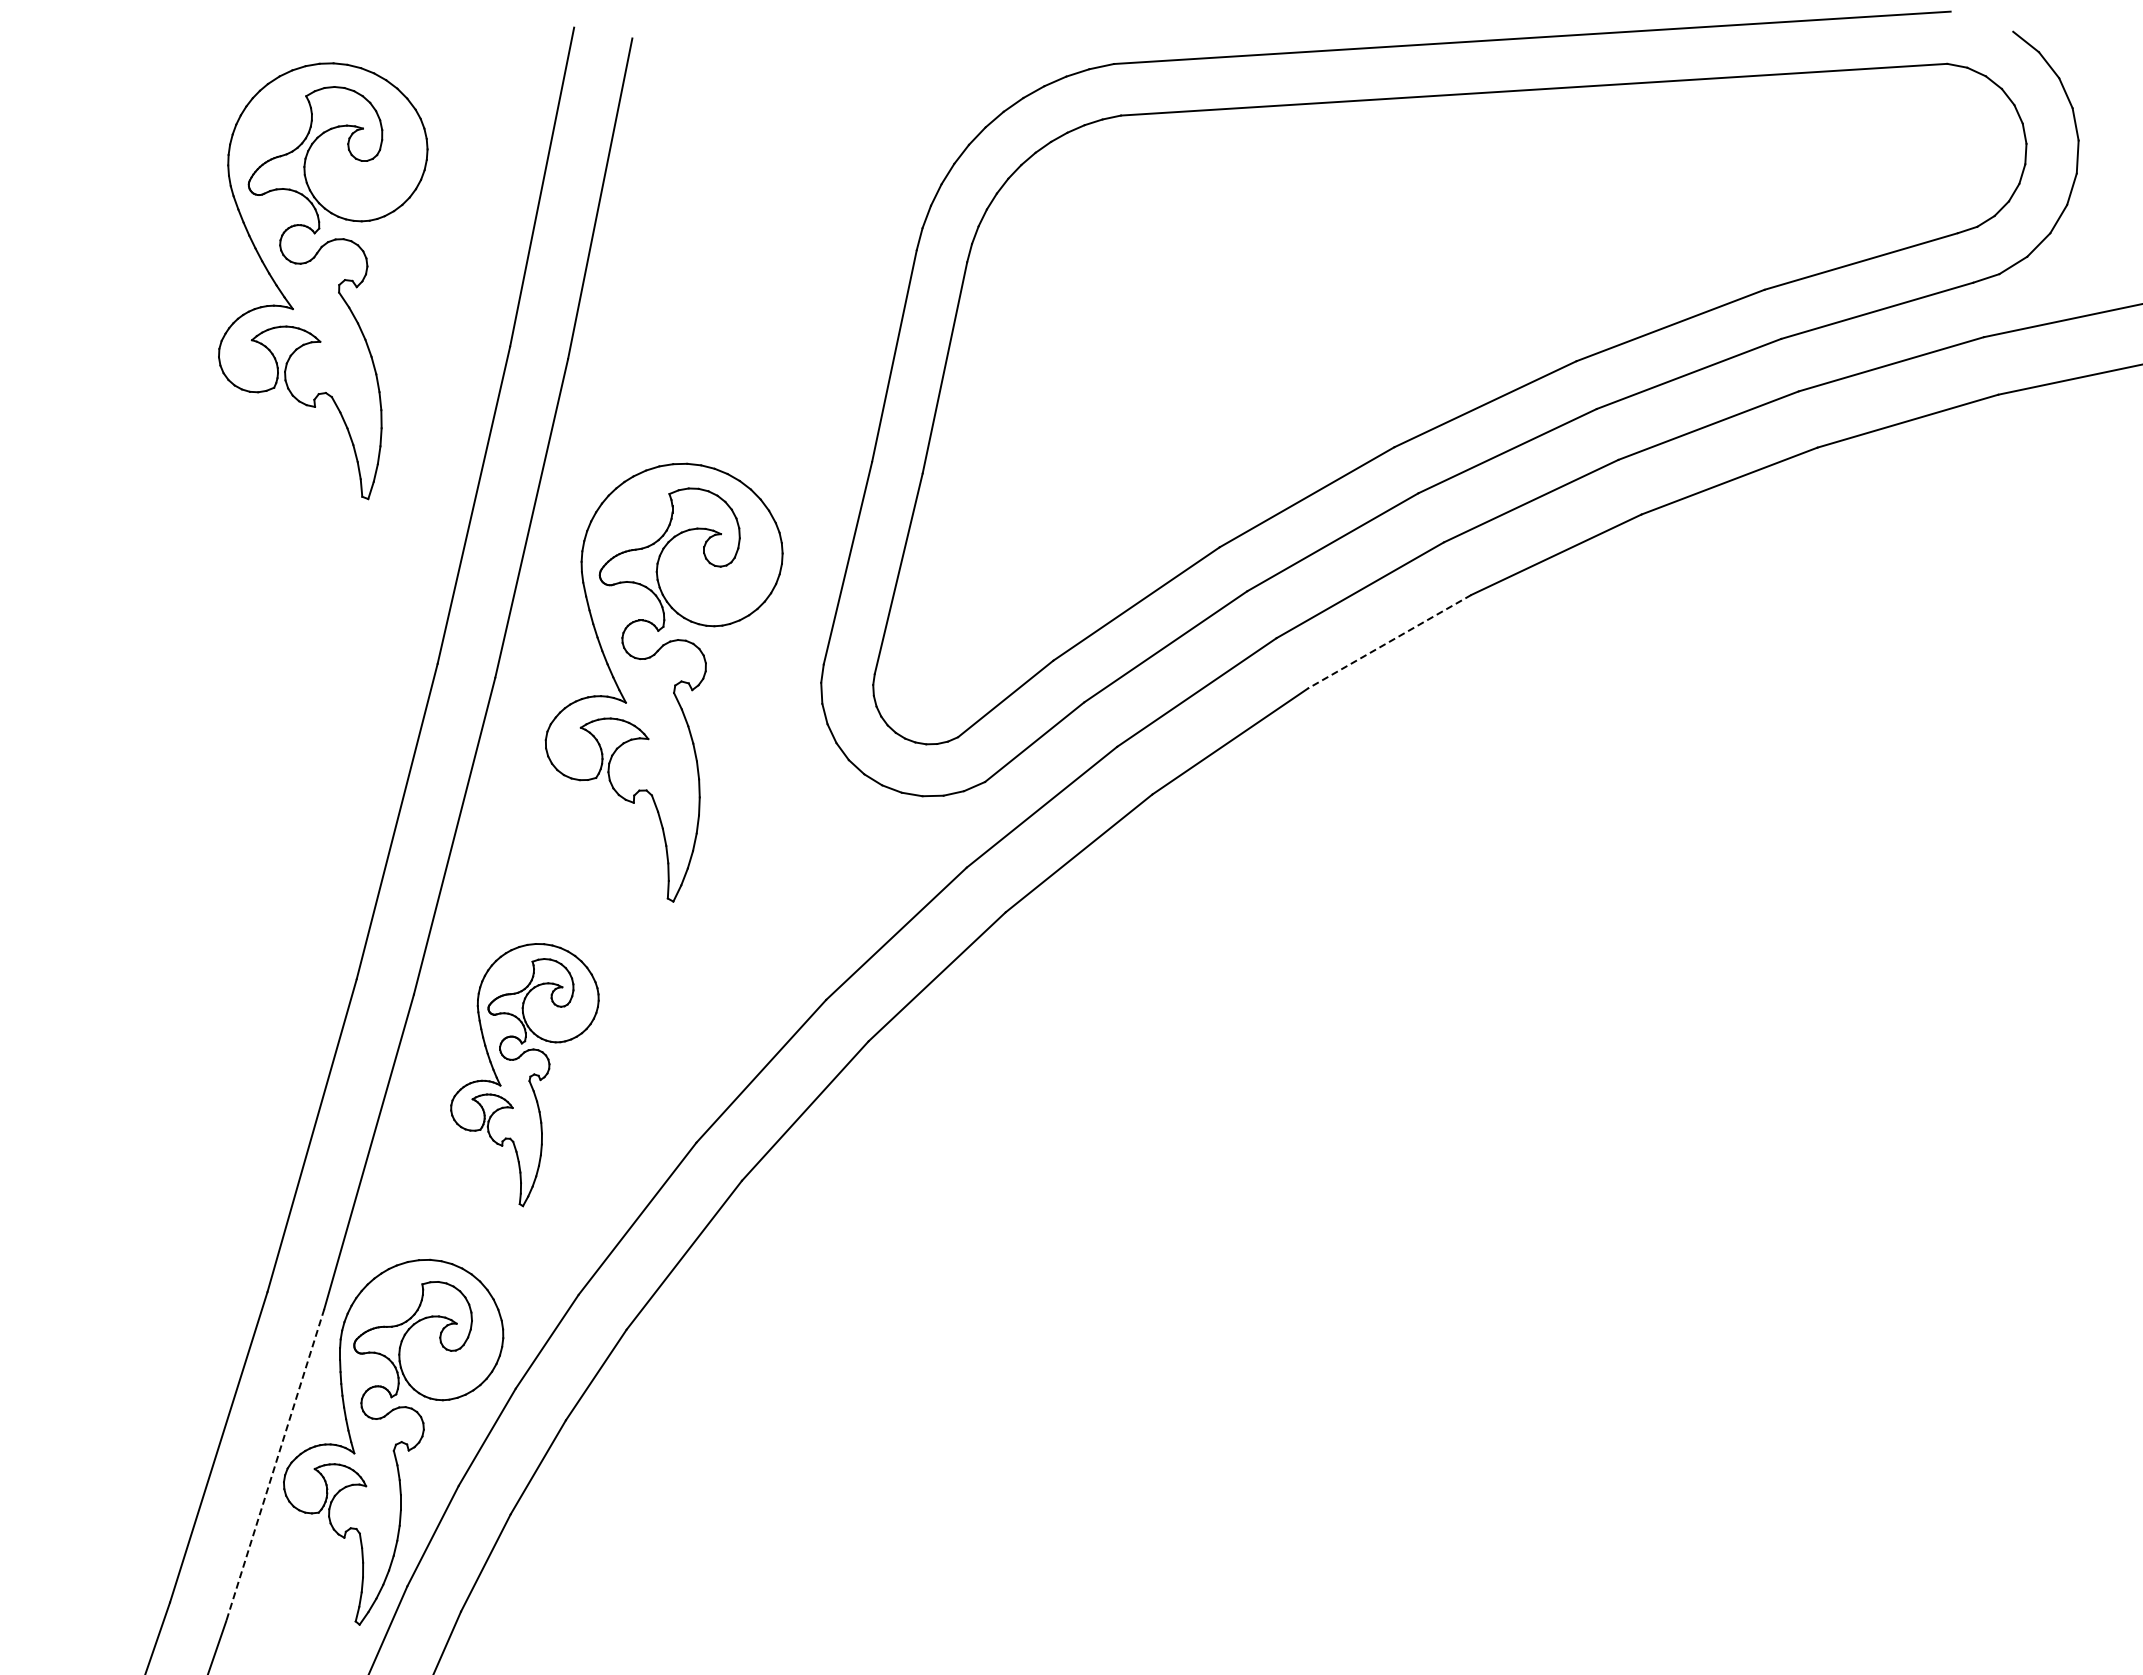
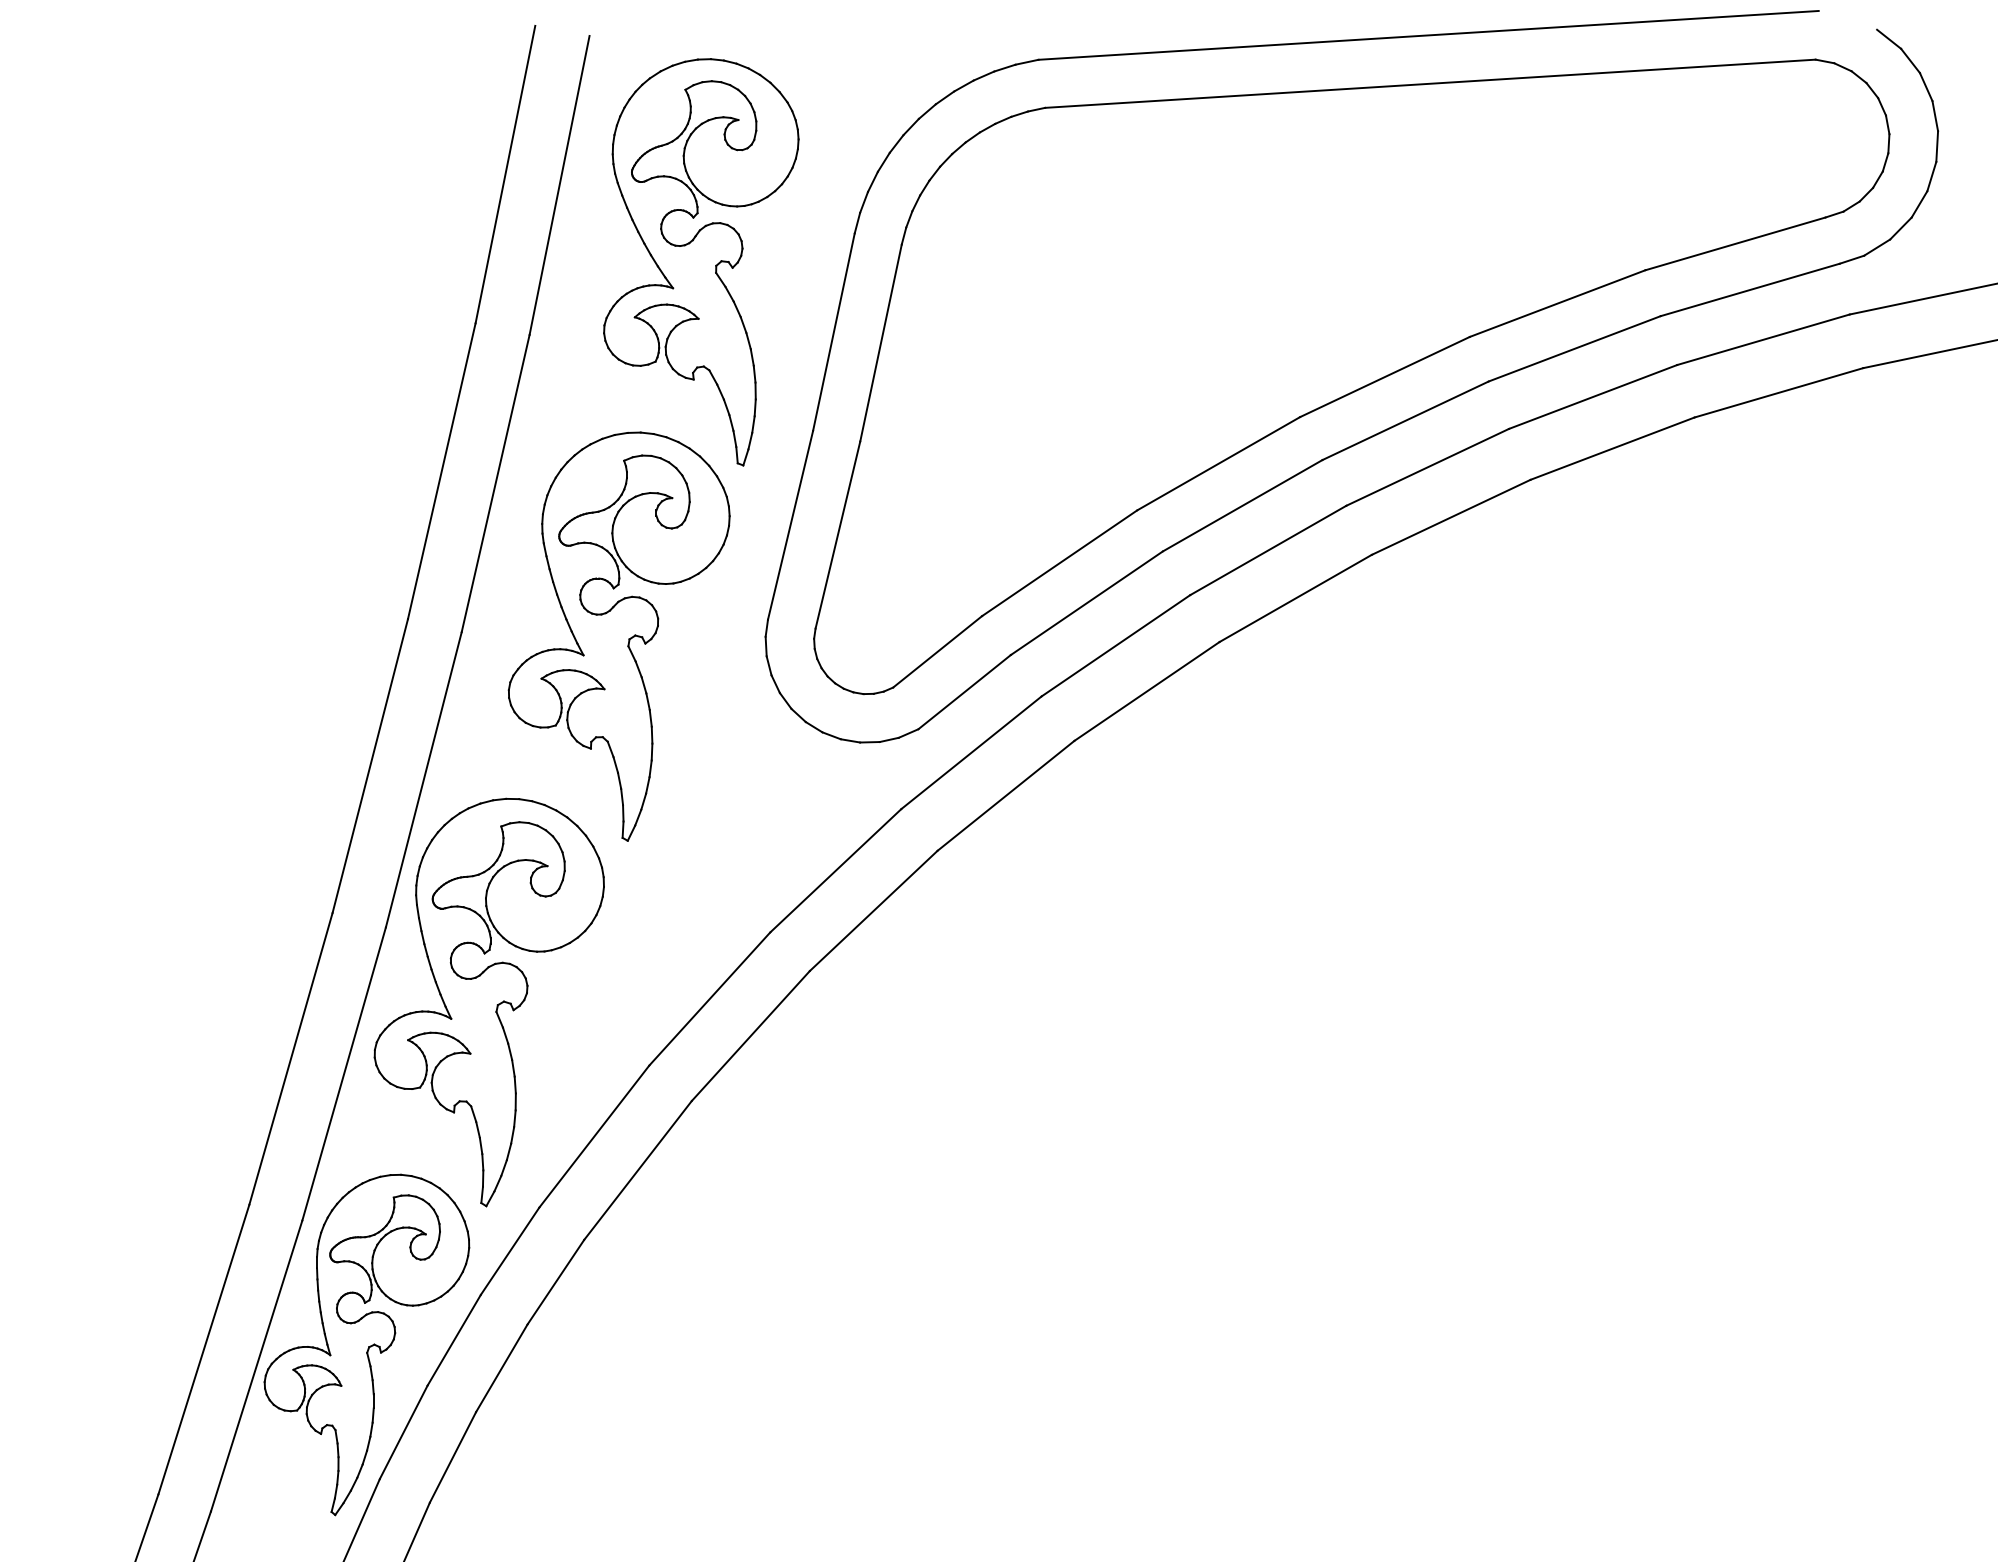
part: (323, 281) -> (701, 262), moved
line: (1389, 641) -> (1295, 598), dashed -> solid
part: (524, 1074) -> (488, 1001), size x1.67
line: (275, 1465) -> (256, 1366), dashed -> solid

